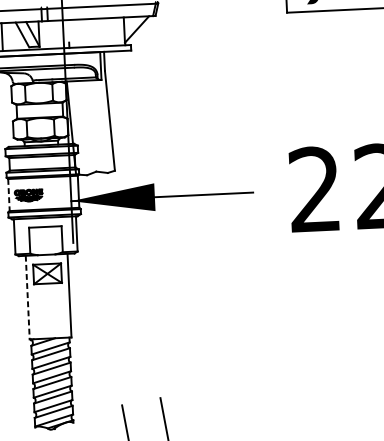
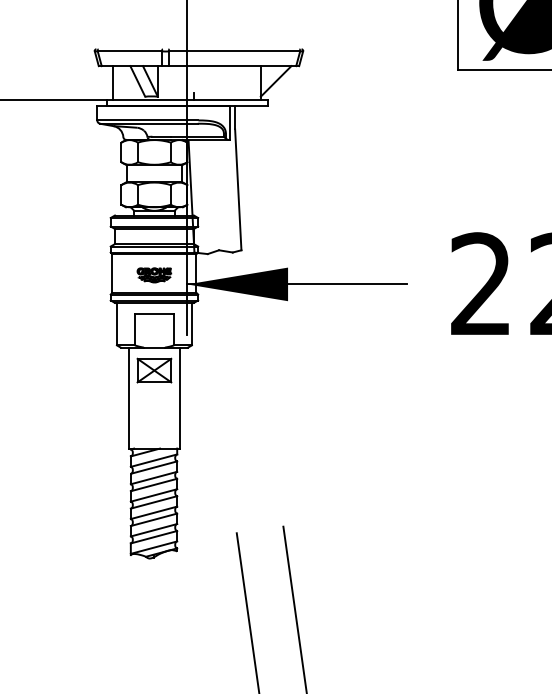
line: (9, 195) -> (112, 274), dashed -> solid
part: (28, 195) -> (154, 275), moved
line: (27, 297) -> (129, 398), dashed -> solid

